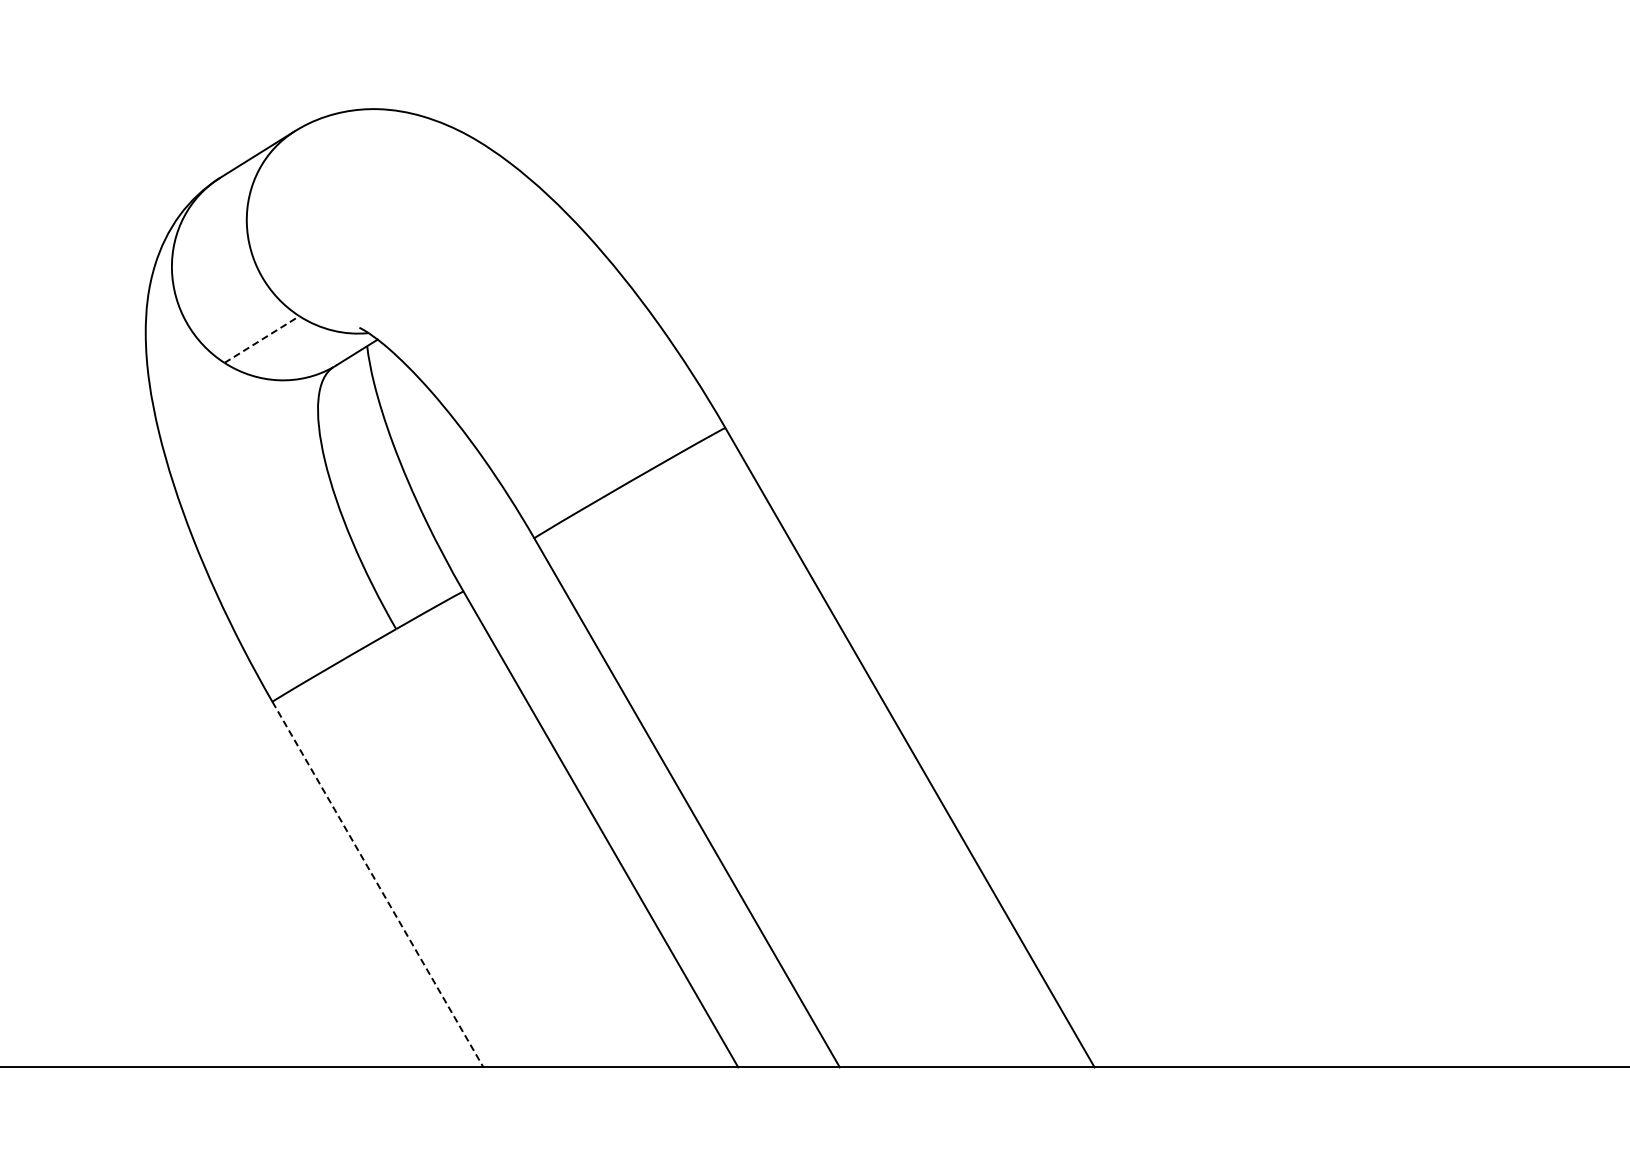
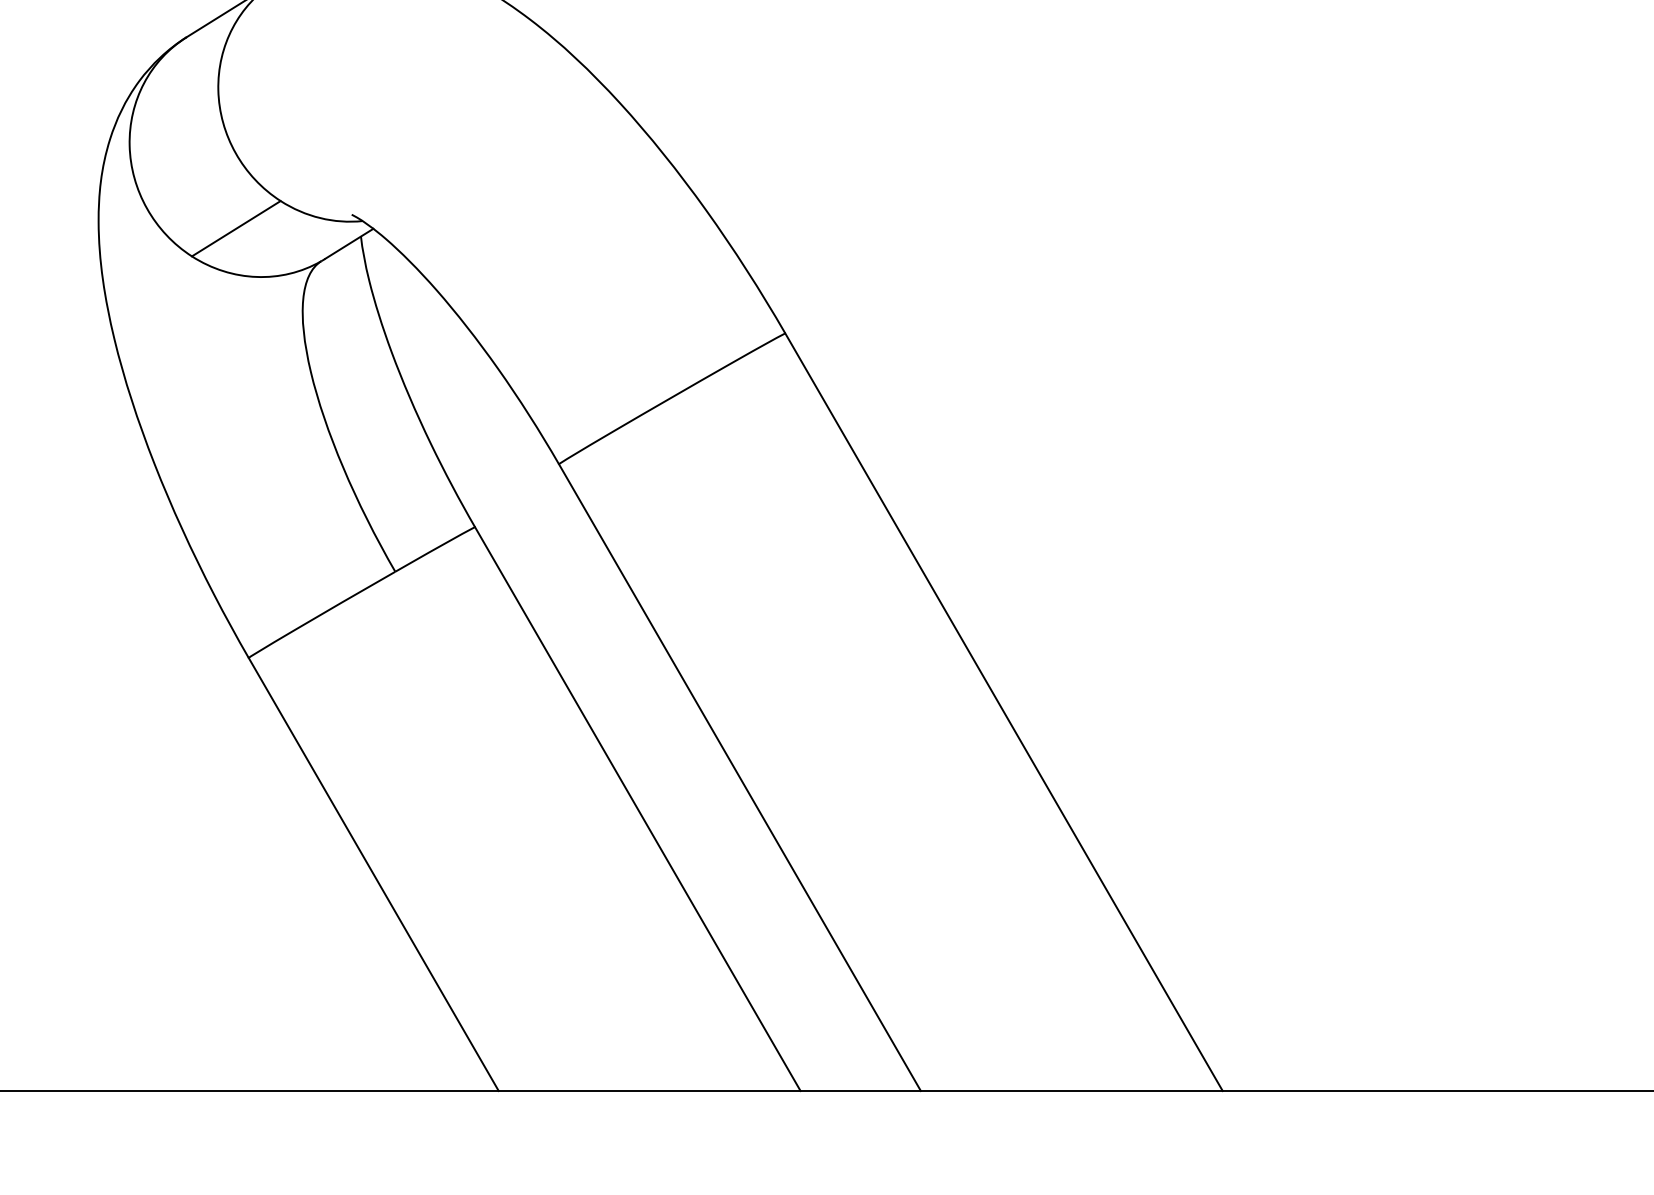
line: (262, 339) -> (236, 228), dashed -> solid
line: (378, 885) -> (374, 875), dashed -> solid

